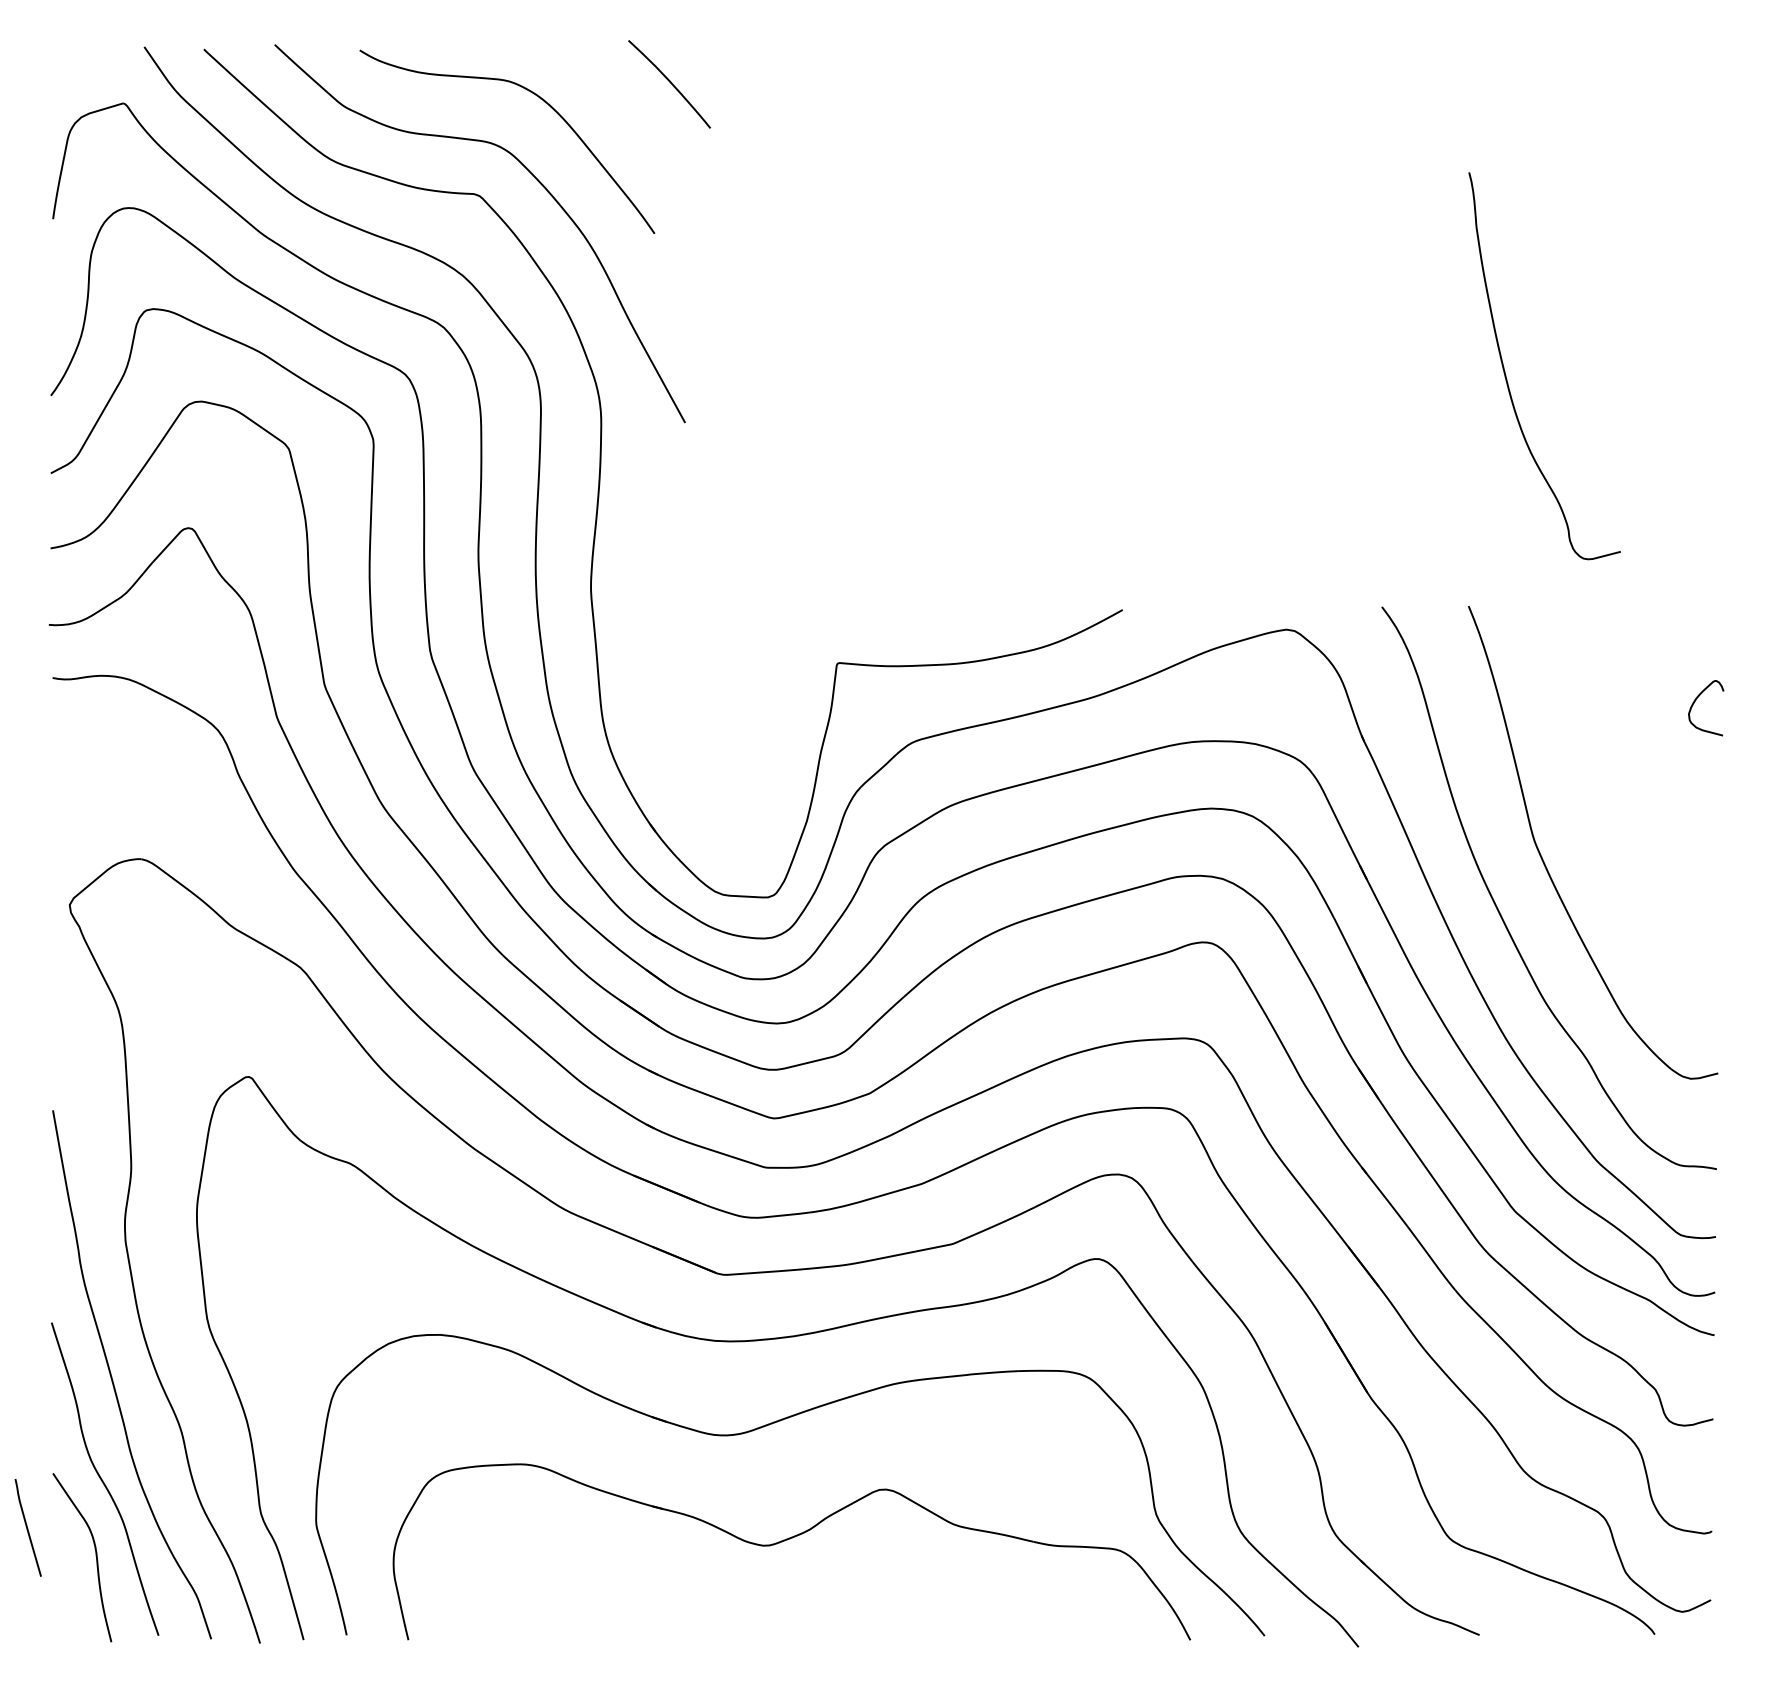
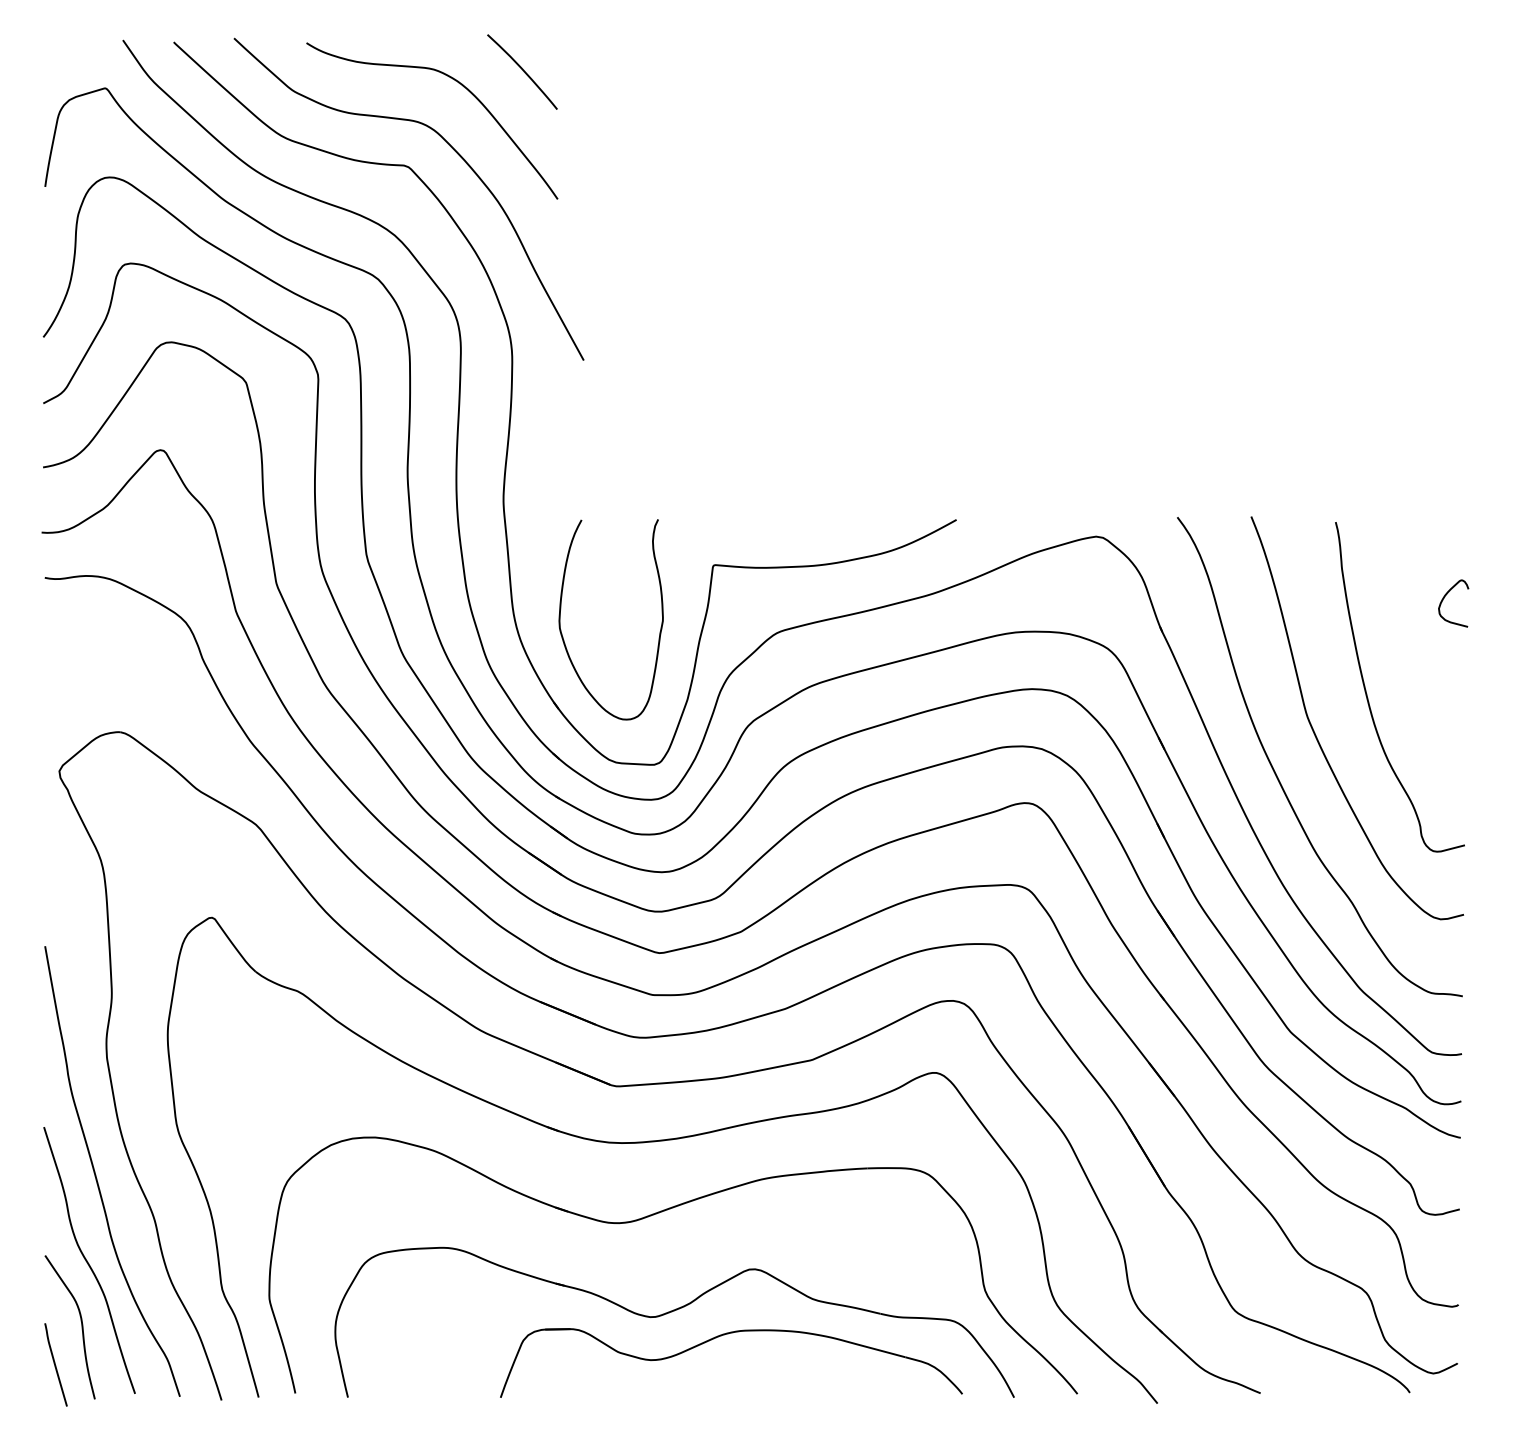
curve: (669, 82) -> (522, 70), moved
curve: (1506, 373) -> (1367, 693), moved
curve: (661, 746) -> (563, 636), added
curve: (27, 1527) -> (55, 1364), moved
part: (846, 1568) -> (721, 1336), added

